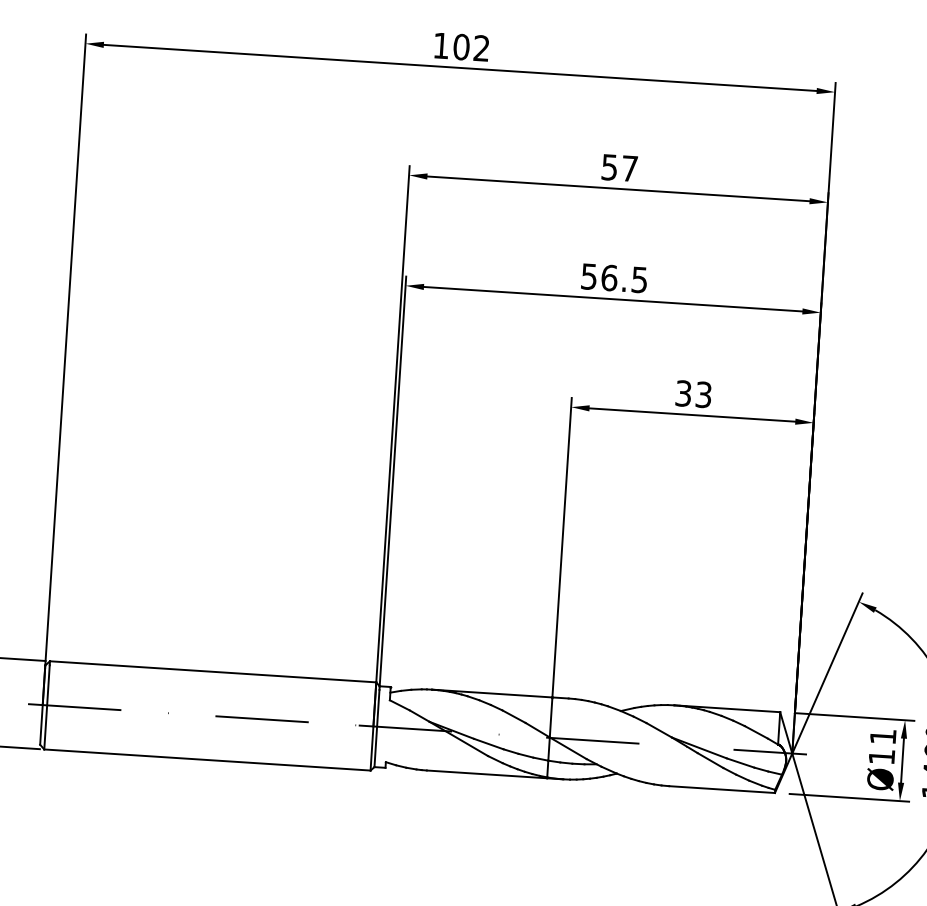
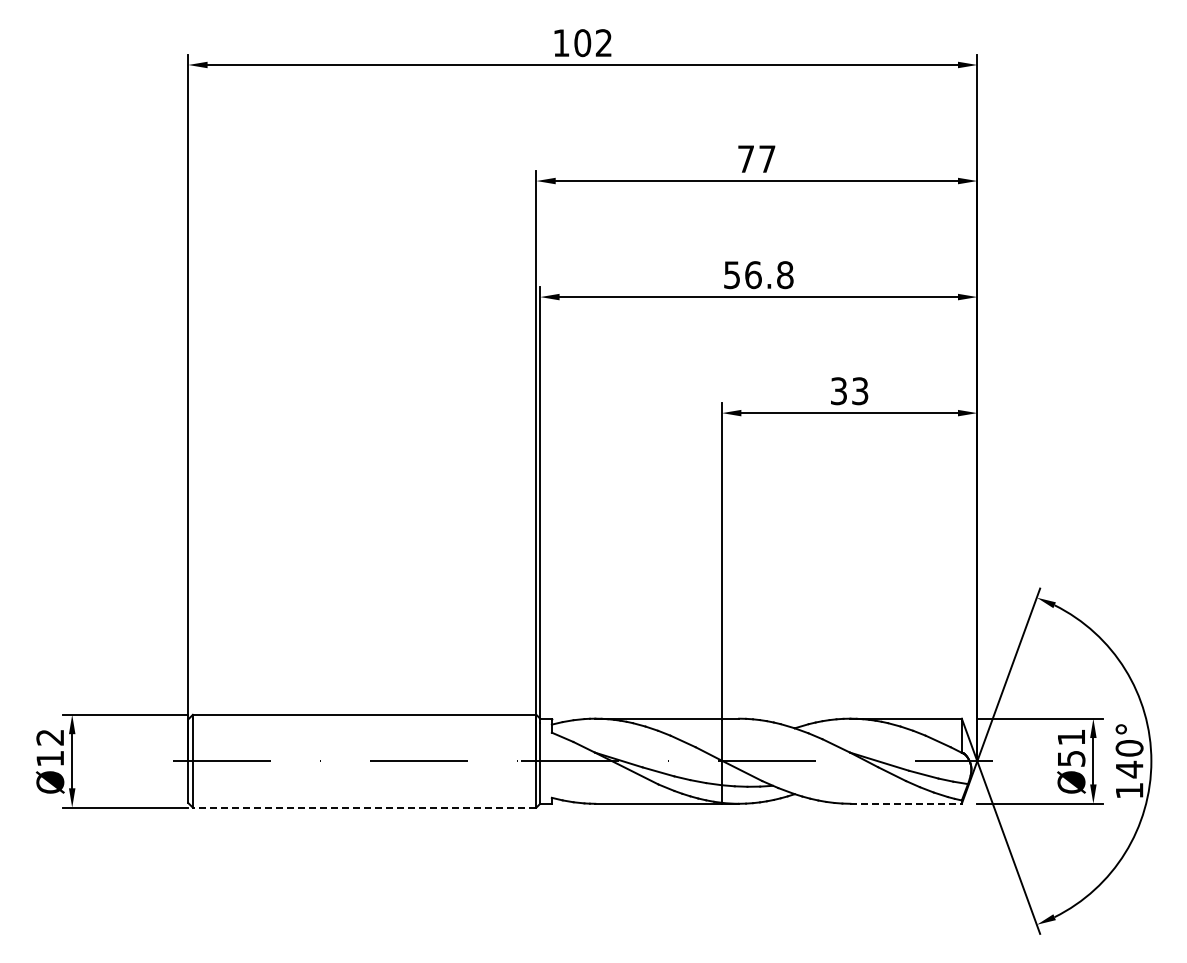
text: (609, 167) -> (745, 159), 57 -> 77
text: (639, 280) -> (785, 275), 56.5 -> 56.8
text: (881, 756) -> (1071, 758), Ø11 -> Ø51
line: (207, 759) -> (364, 807), solid -> dashed
line: (722, 789) -> (906, 803), solid -> dashed

